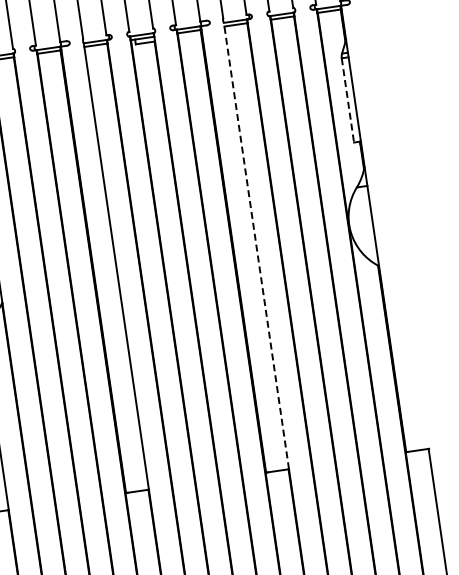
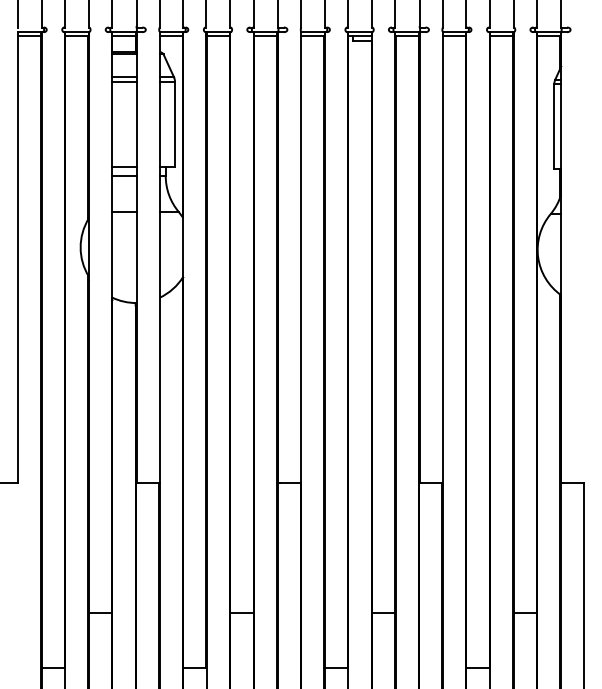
line: (348, 100) -> (554, 126), dashed -> solid
line: (256, 245) -> (442, 257), dashed -> solid

